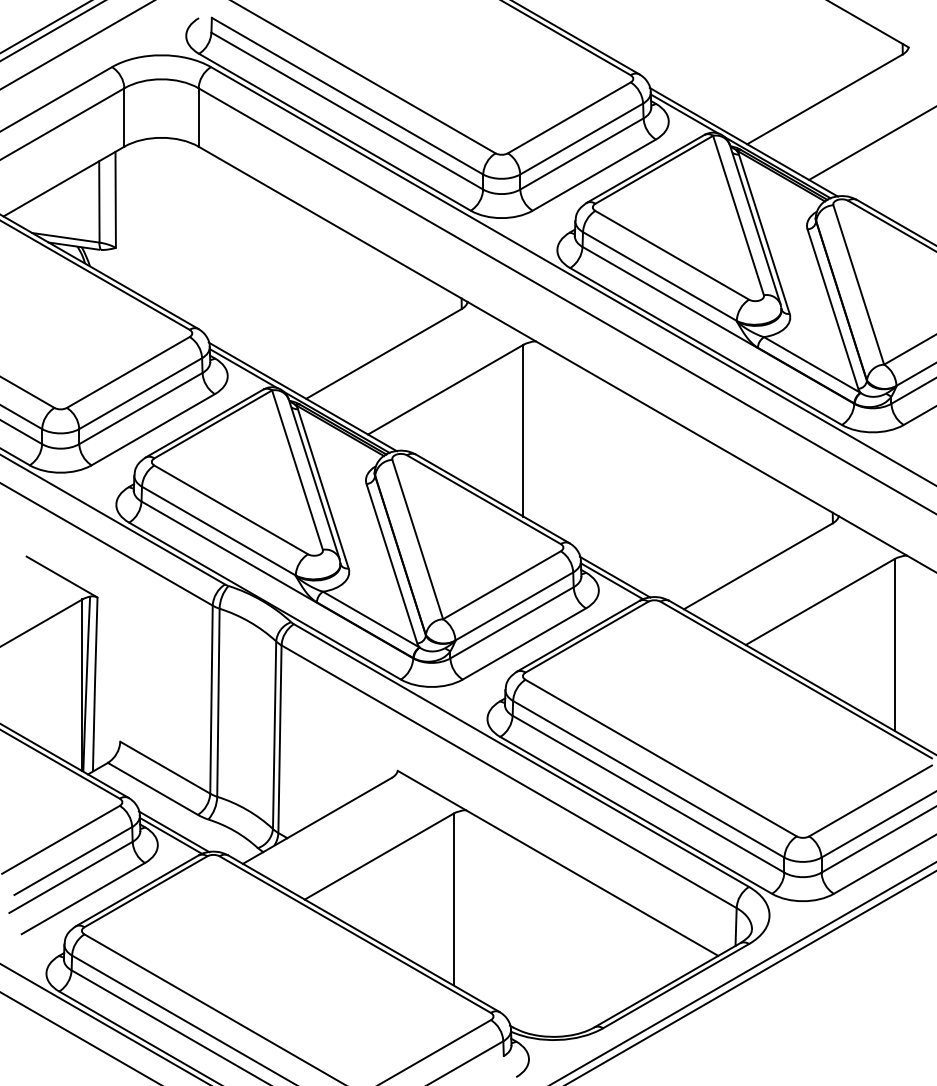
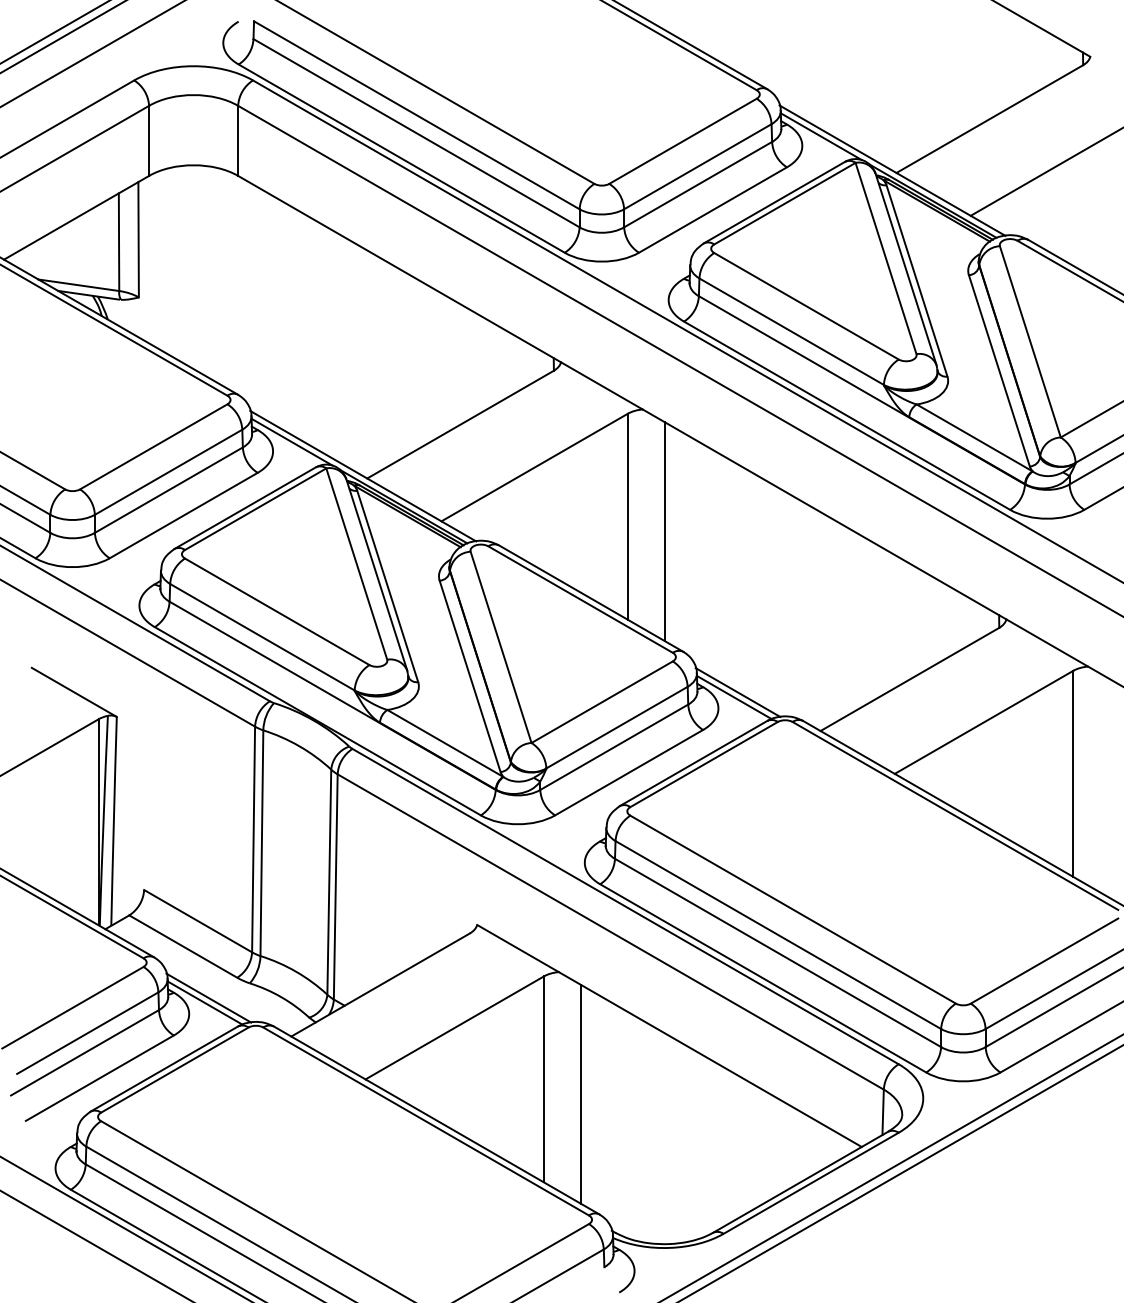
line: (553, 443) -> (664, 531), added
line: (484, 911) -> (581, 1093), added

